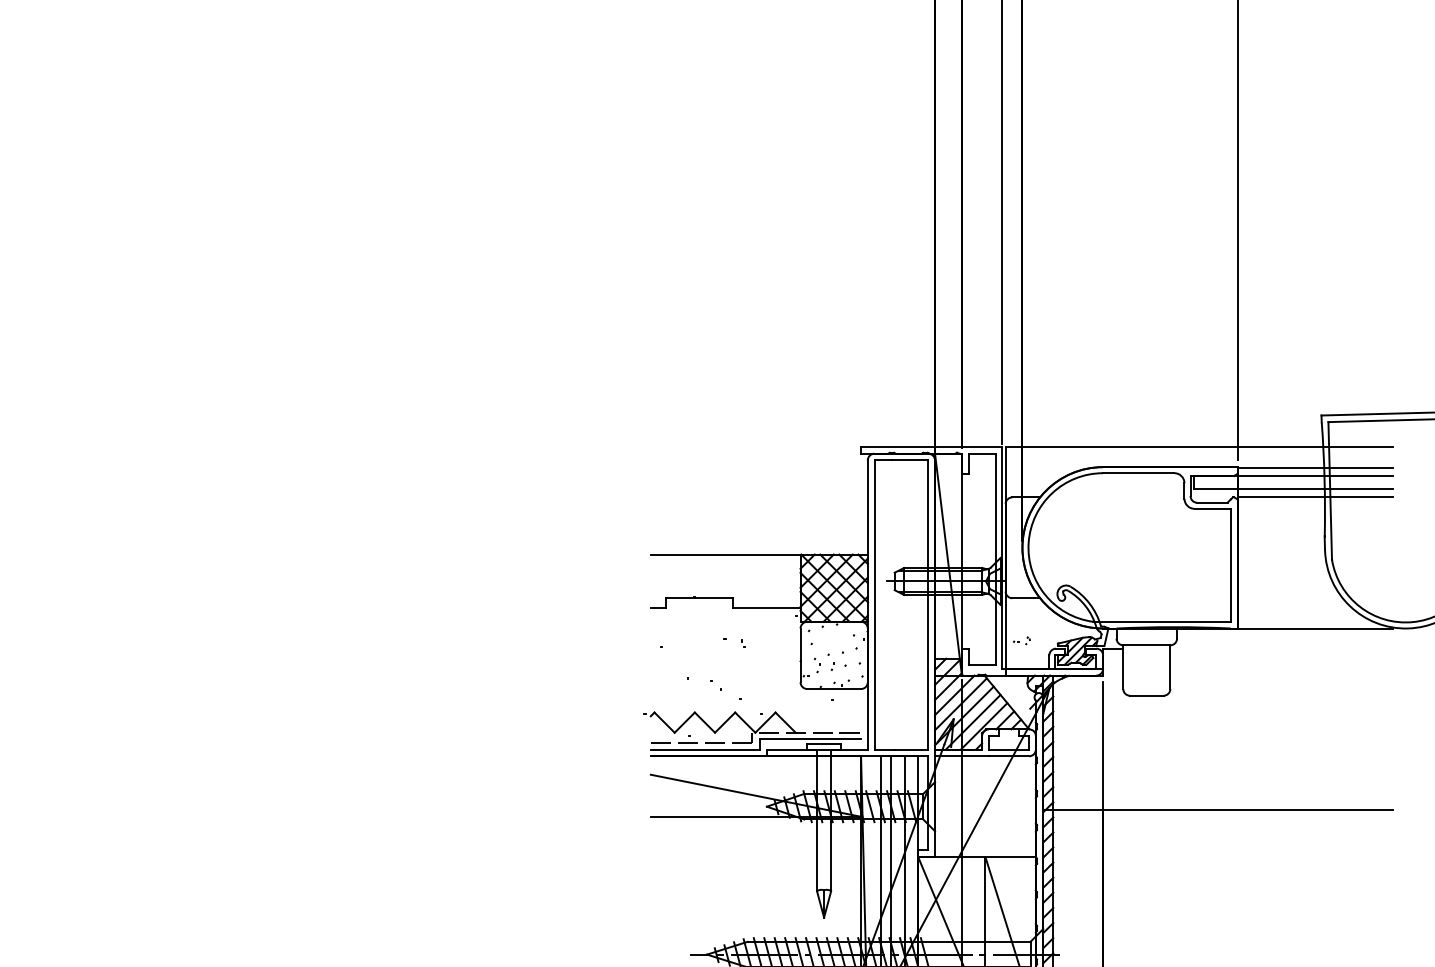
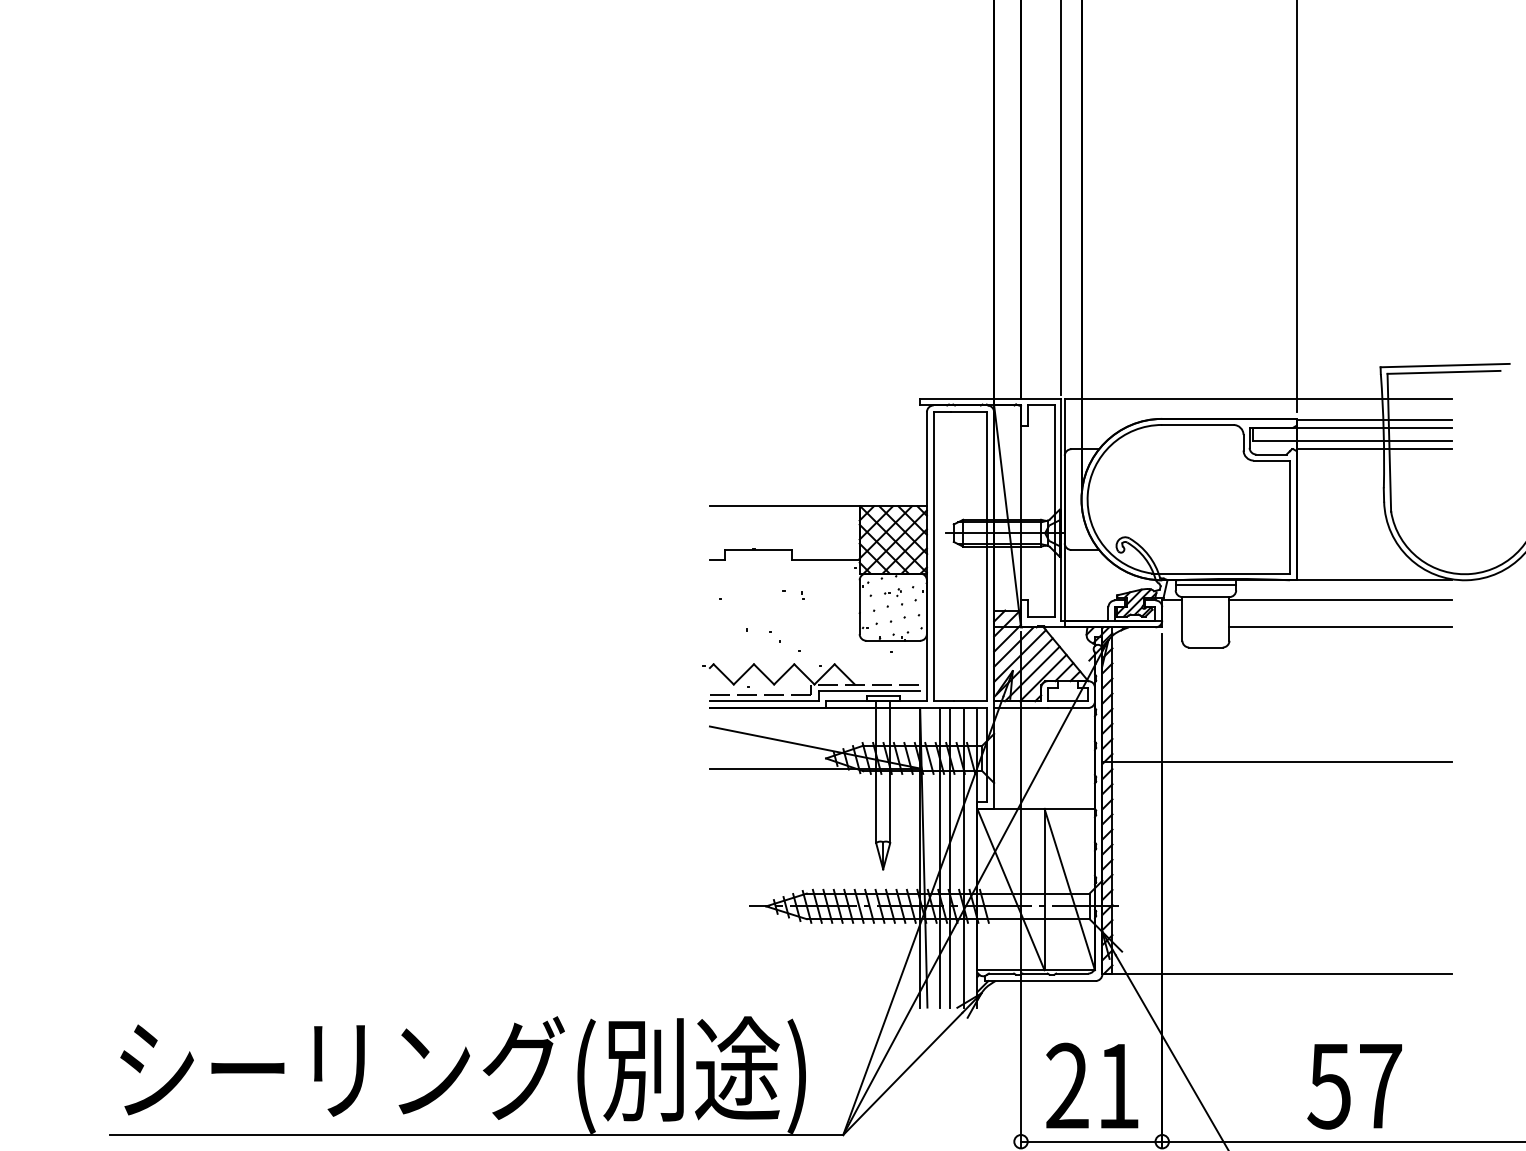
line: (1146, 632) -> (1205, 584), added
part: (1021, 640) -> (892, 592), moved
line: (1281, 648) -> (1340, 600), added
line: (1281, 675) -> (1340, 627), added

